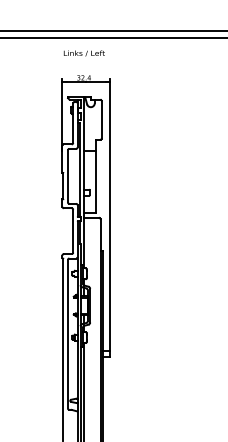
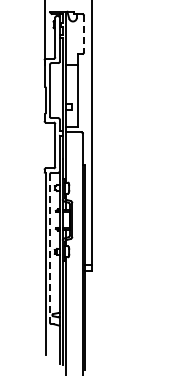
line: (101, 120) -> (83, 34), solid -> dashed
line: (67, 334) -> (49, 248), solid -> dashed

